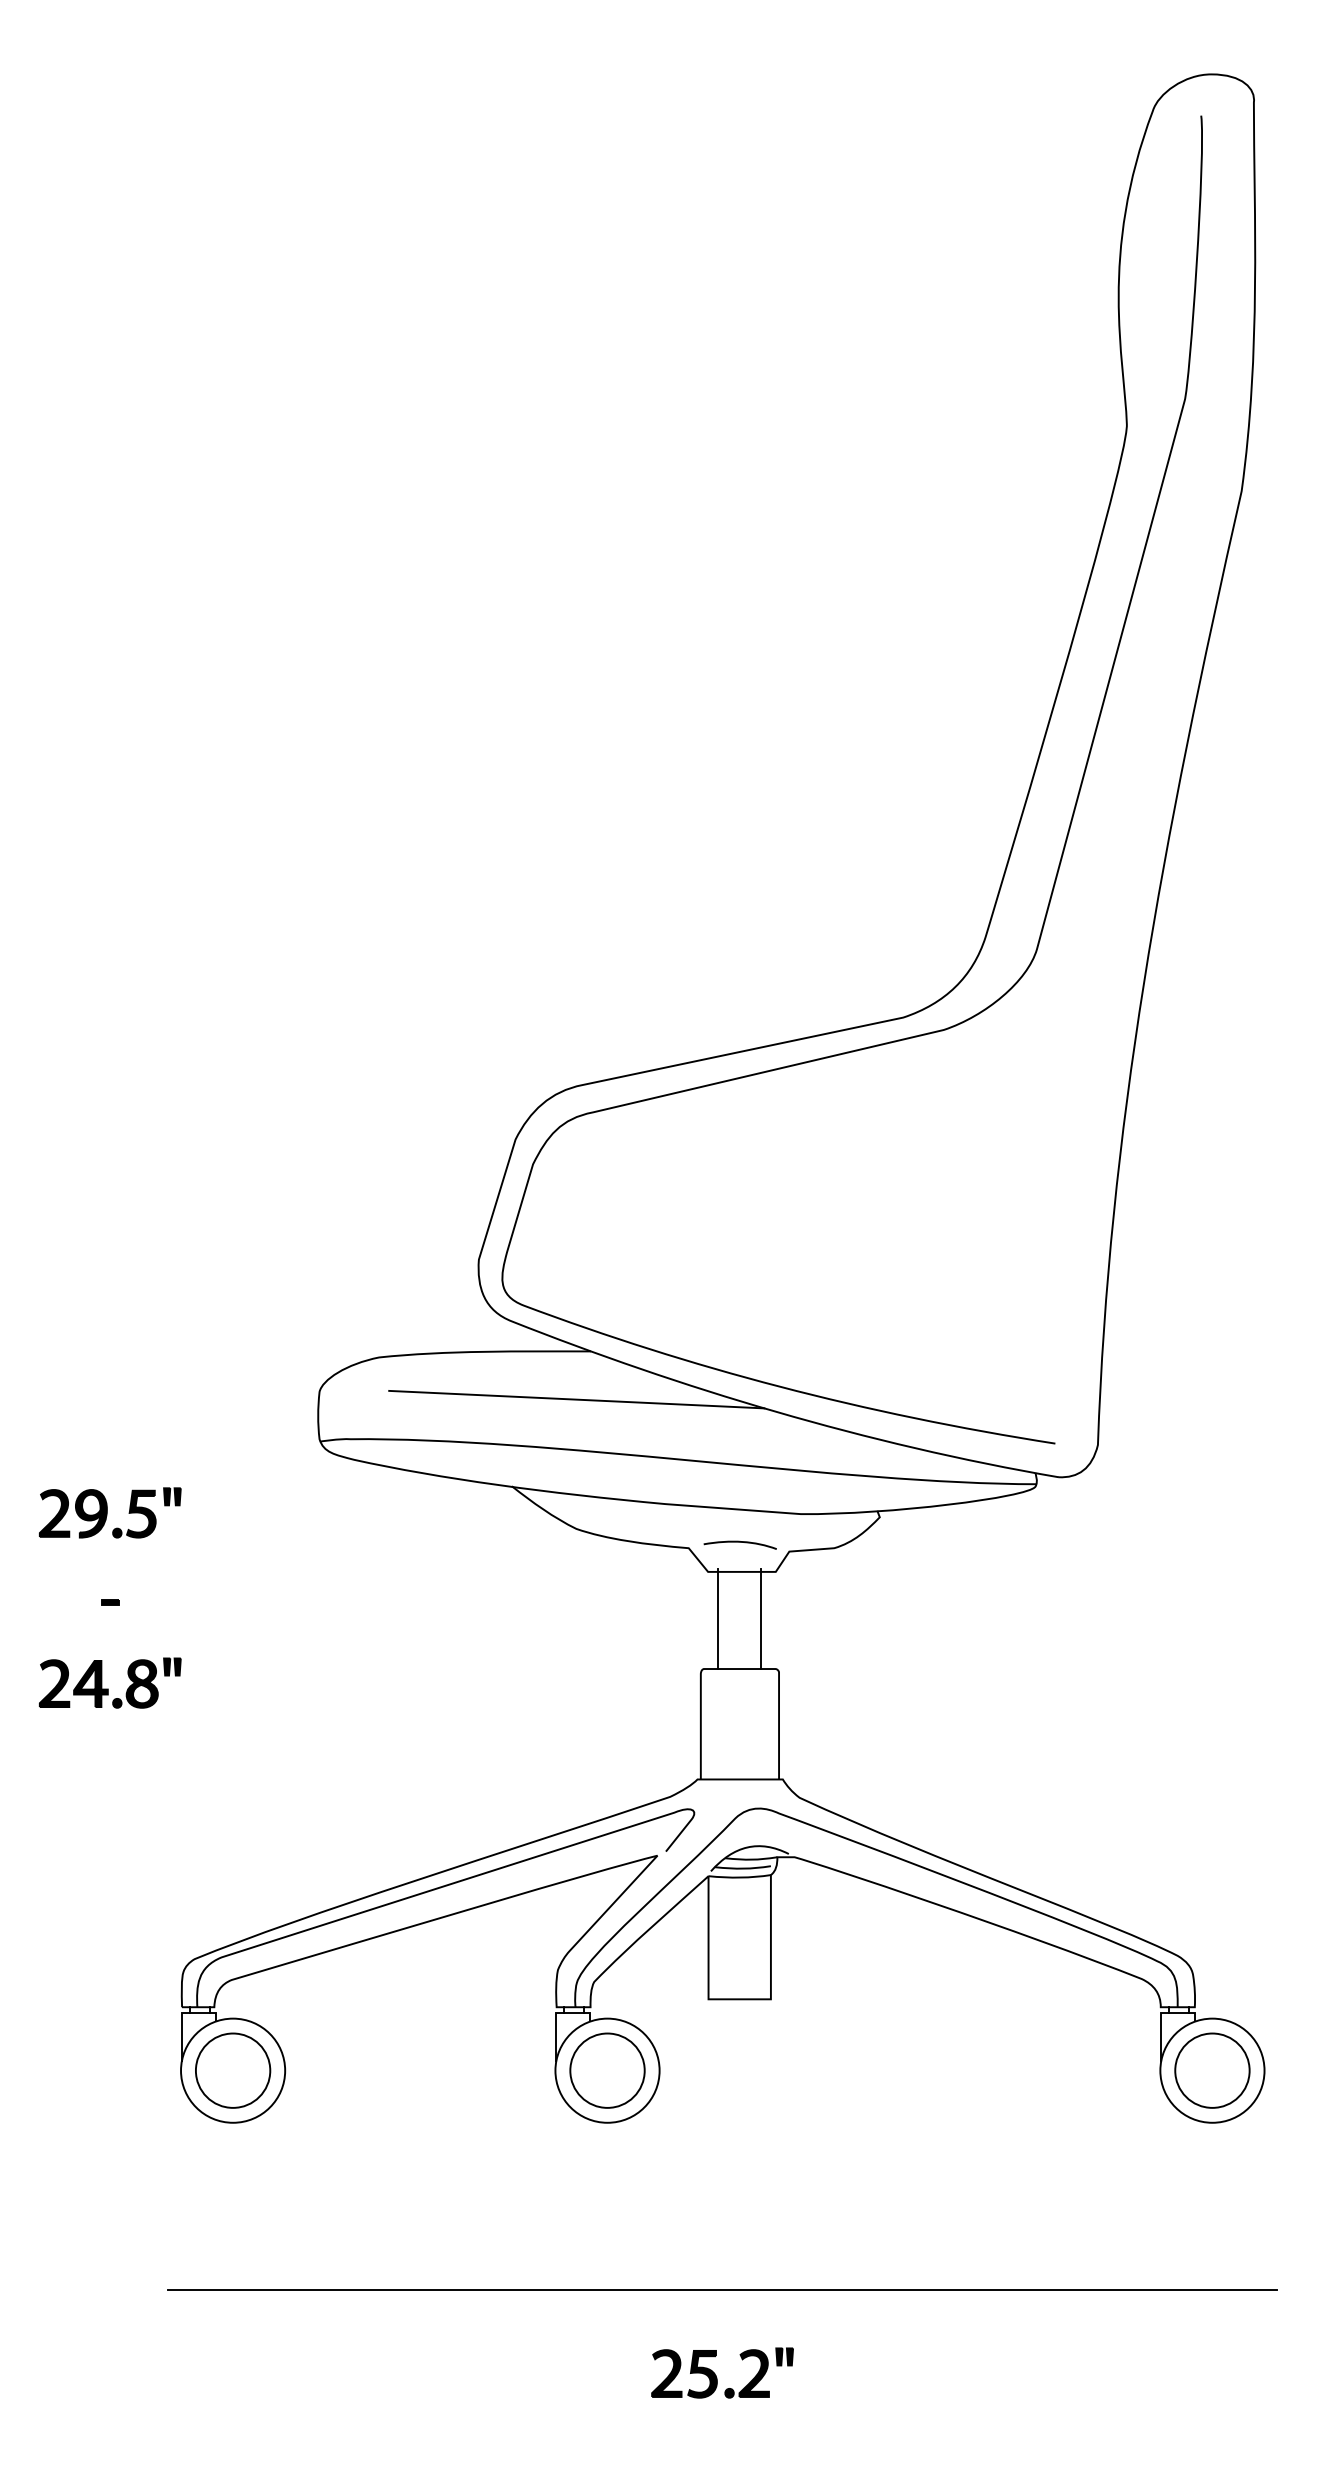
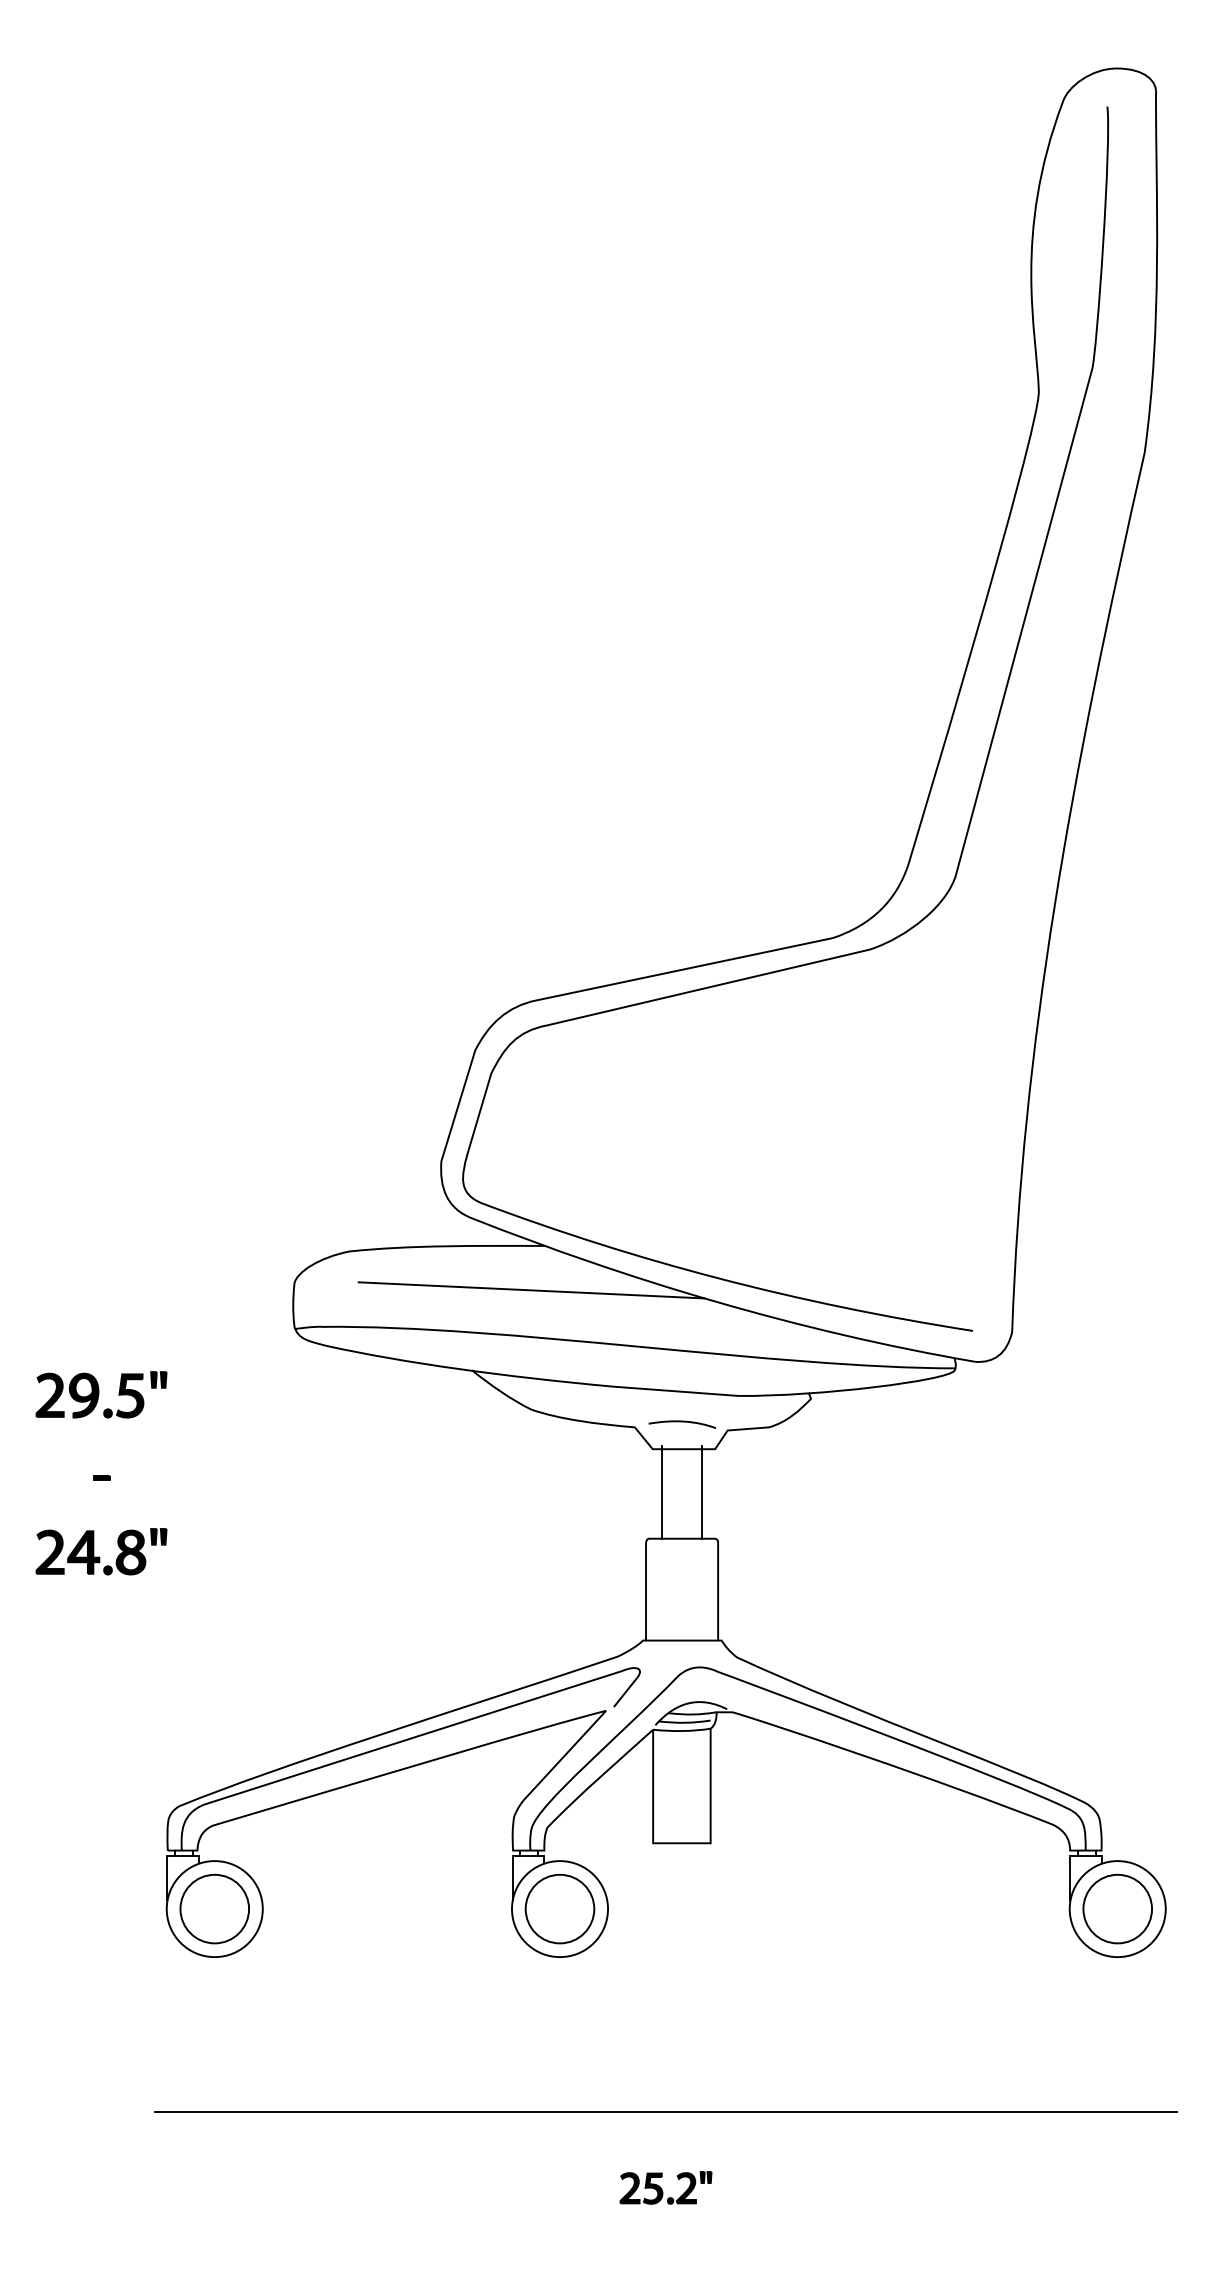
part: (721, 2372) -> (665, 2187), size x0.7

